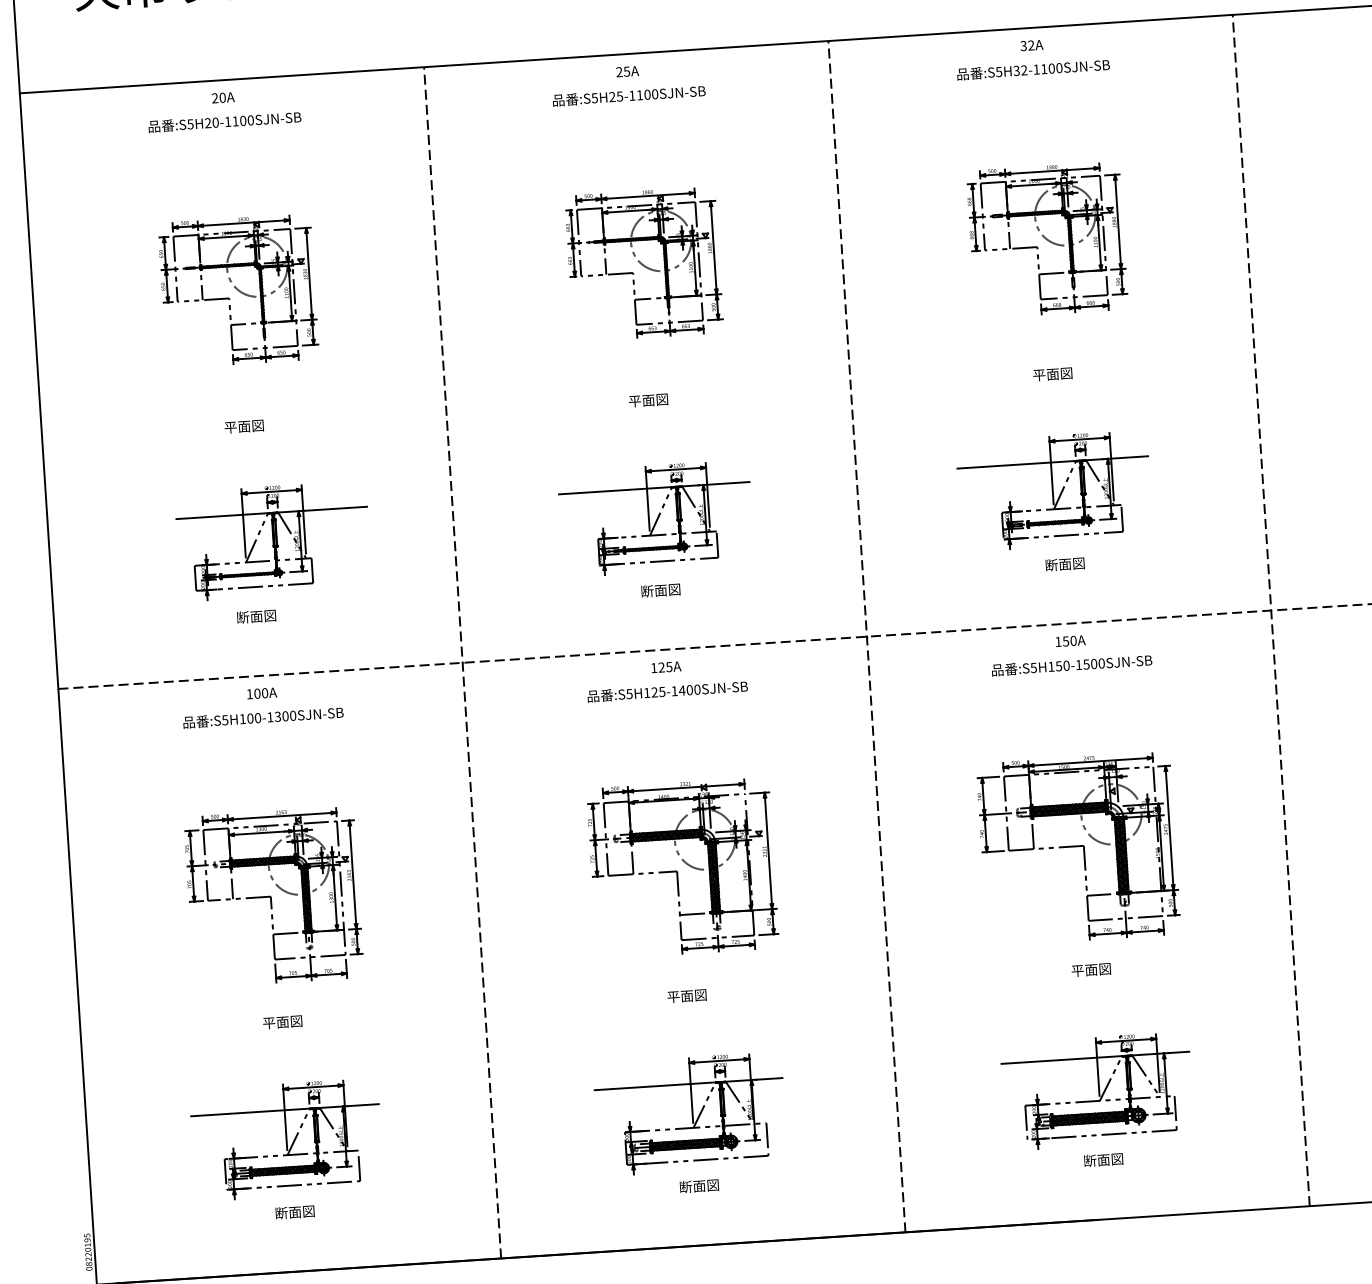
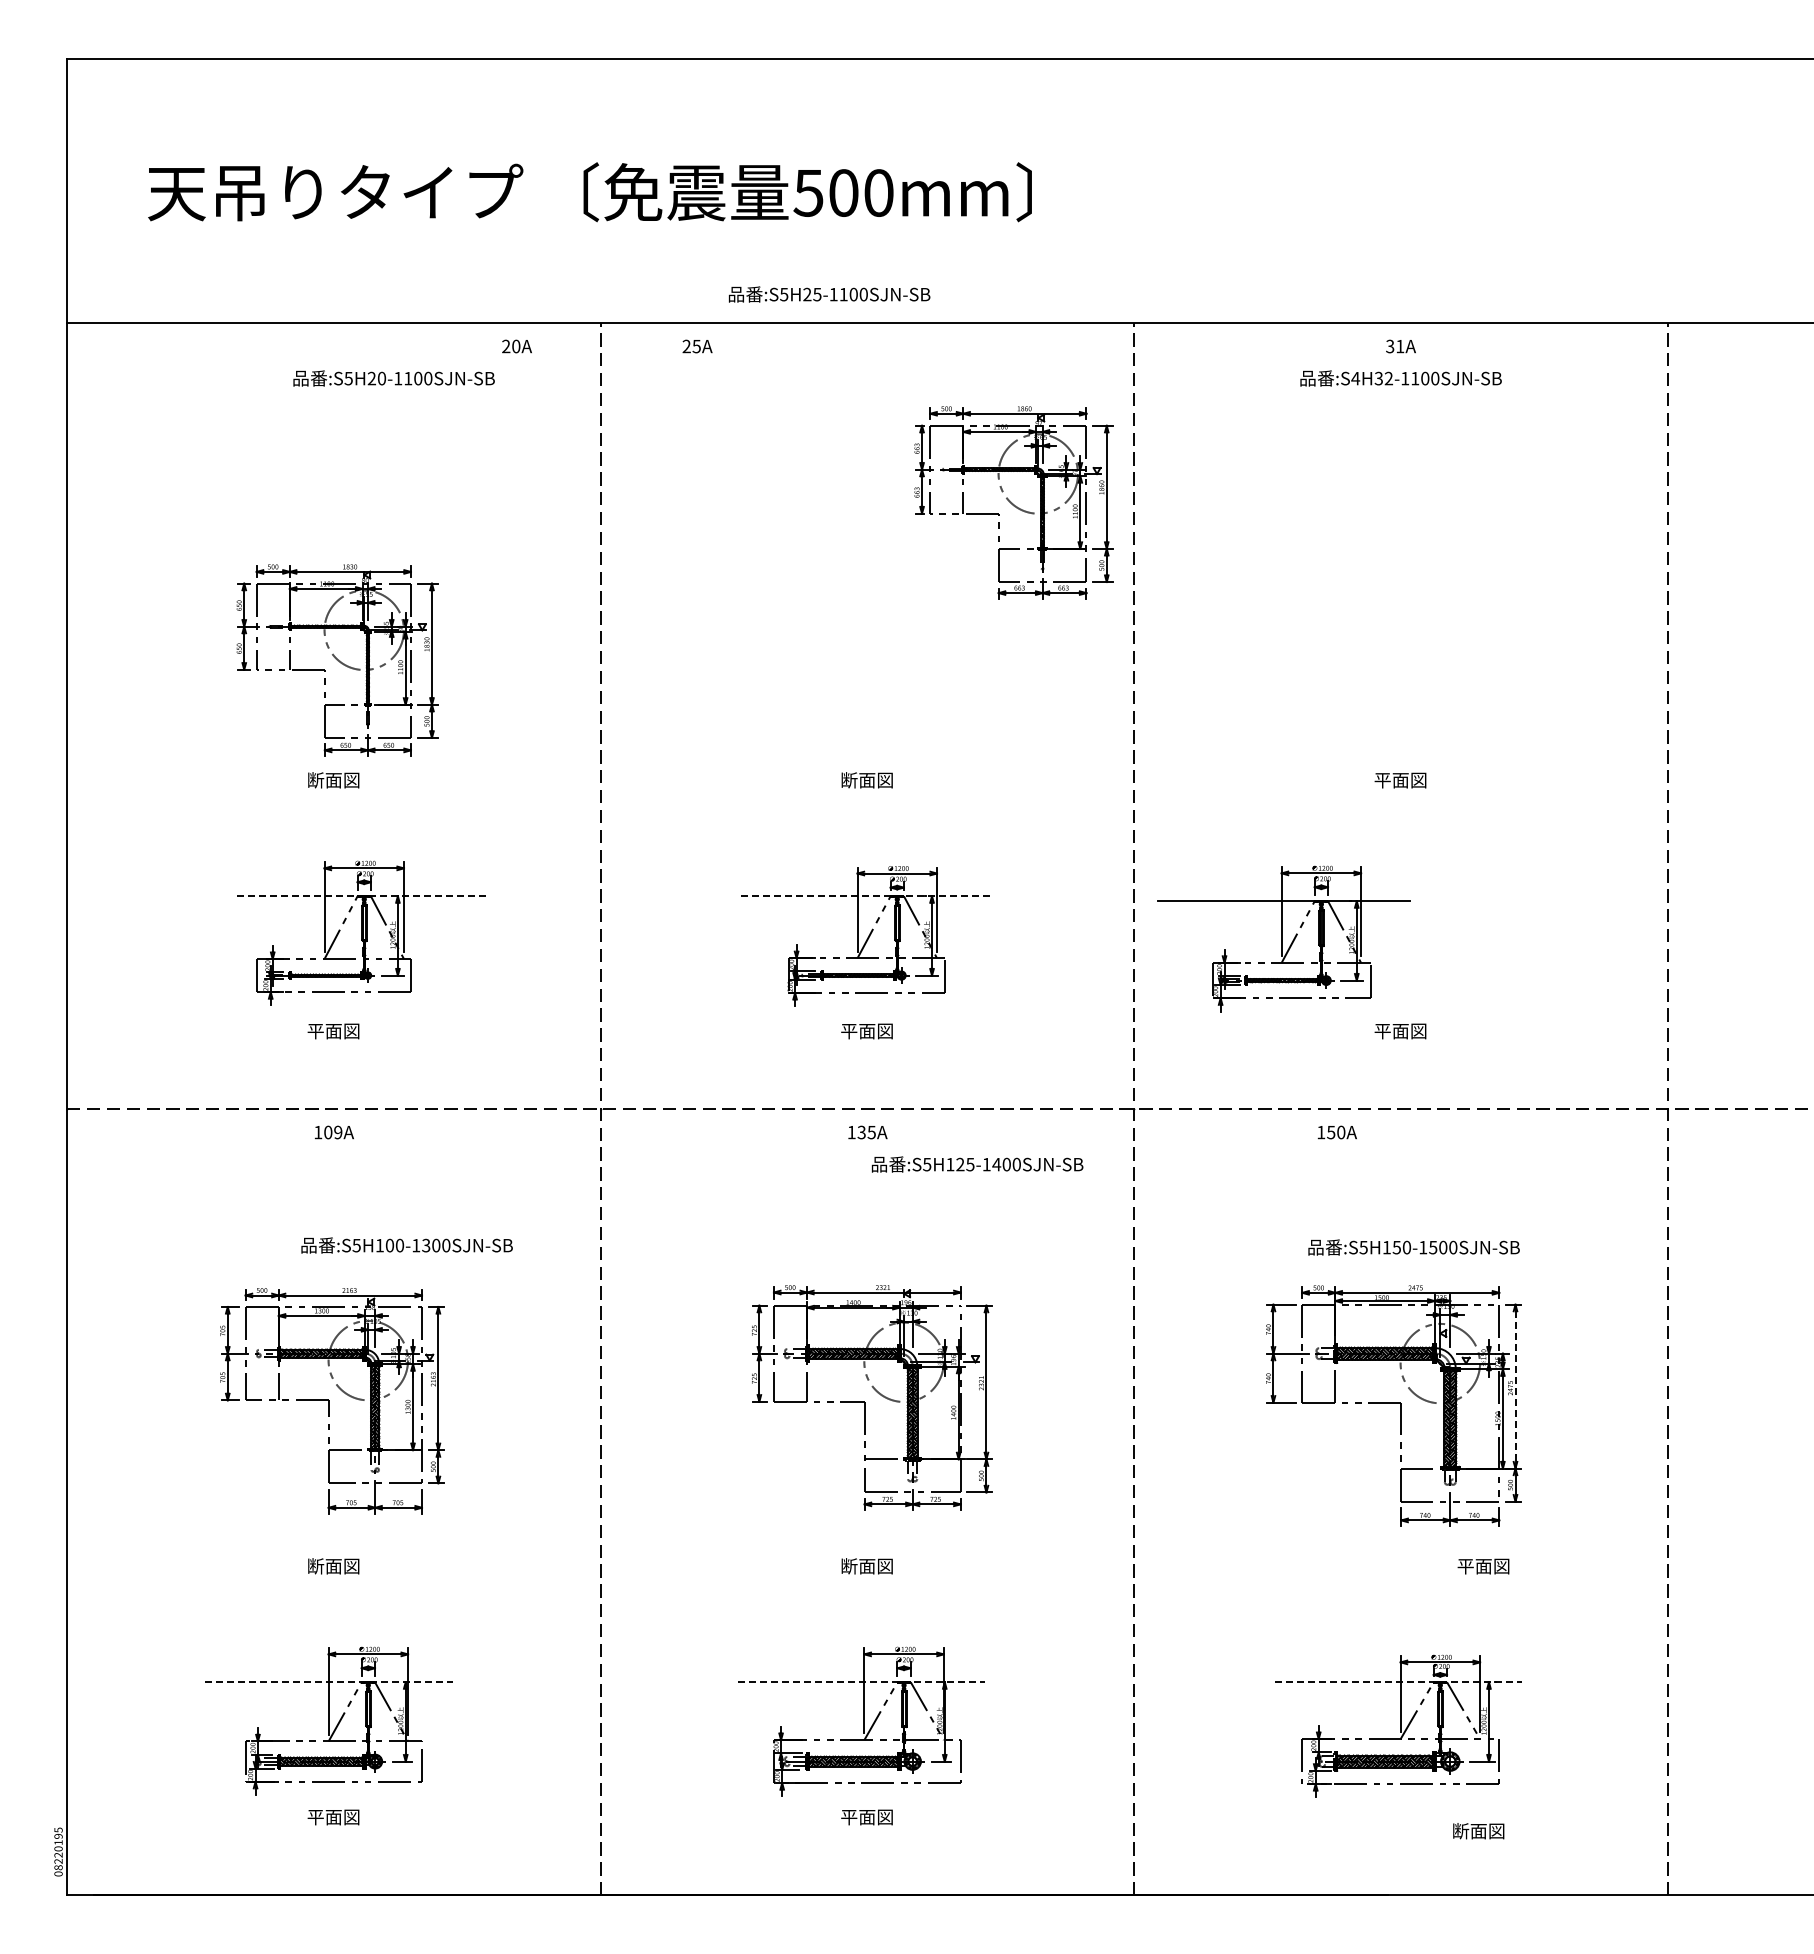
text: (1031, 45) -> (1400, 346), 32A -> 31A
text: (627, 71) -> (697, 346), moved
text: (998, 71) -> (1355, 378), :S5H32-1100SJN-SB -> :S4H32-1100SJN-SB
text: (629, 95) -> (829, 294), moved
text: (222, 97) -> (516, 346), moved
text: (224, 122) -> (393, 378), moved
part: (1047, 240) -> (1404, 603), removed
part: (643, 263) -> (1013, 502), moved
part: (238, 290) -> (337, 660), moved
text: (635, 401) -> (849, 780), 平面図 -> 断面図
text: (230, 427) -> (315, 780), 平面図 -> 断面図
line: (654, 488) -> (867, 896), solid -> dashed
part: (1054, 490) -> (1283, 938), moved
line: (271, 513) -> (362, 896), solid -> dashed
text: (1051, 565) -> (1382, 1031), 断面図 -> 平面図
text: (647, 591) -> (849, 1031), 断面図 -> 平面図
text: (242, 617) -> (315, 1031), 断面図 -> 平面図
text: (1069, 641) -> (1336, 1132), moved
text: (1071, 665) -> (1413, 1247), moved
text: (661, 667) -> (861, 1132), 125A -> 135A
text: (667, 691) -> (977, 1164), moved
text: (265, 693) -> (338, 1132), 100A -> 109A
text: (262, 717) -> (406, 1245), moved
line: (1169, 828) -> (1515, 1387), solid -> dashed
text: (1091, 970) -> (1483, 1566), moved
text: (673, 997) -> (849, 1566), 平面図 -> 断面図
text: (269, 1023) -> (315, 1566), 平面図 -> 断面図
line: (1095, 1058) -> (1398, 1682), solid -> dashed
line: (688, 1084) -> (861, 1682), solid -> dashed
line: (285, 1110) -> (329, 1682), solid -> dashed
text: (1103, 1160) -> (1478, 1831), moved
text: (686, 1187) -> (849, 1817), 断面図 -> 平面図
text: (281, 1213) -> (315, 1817), 断面図 -> 平面図

